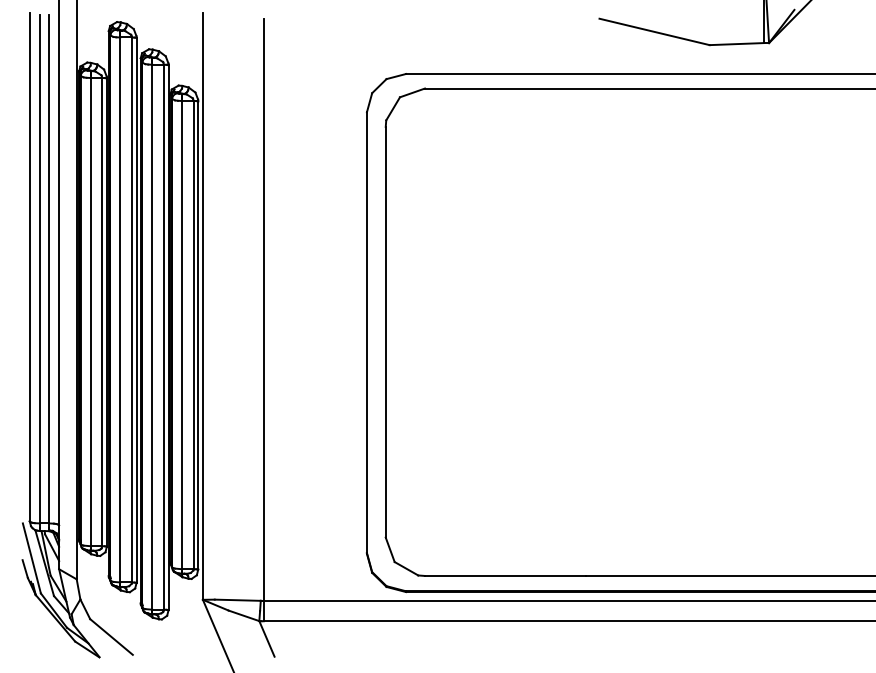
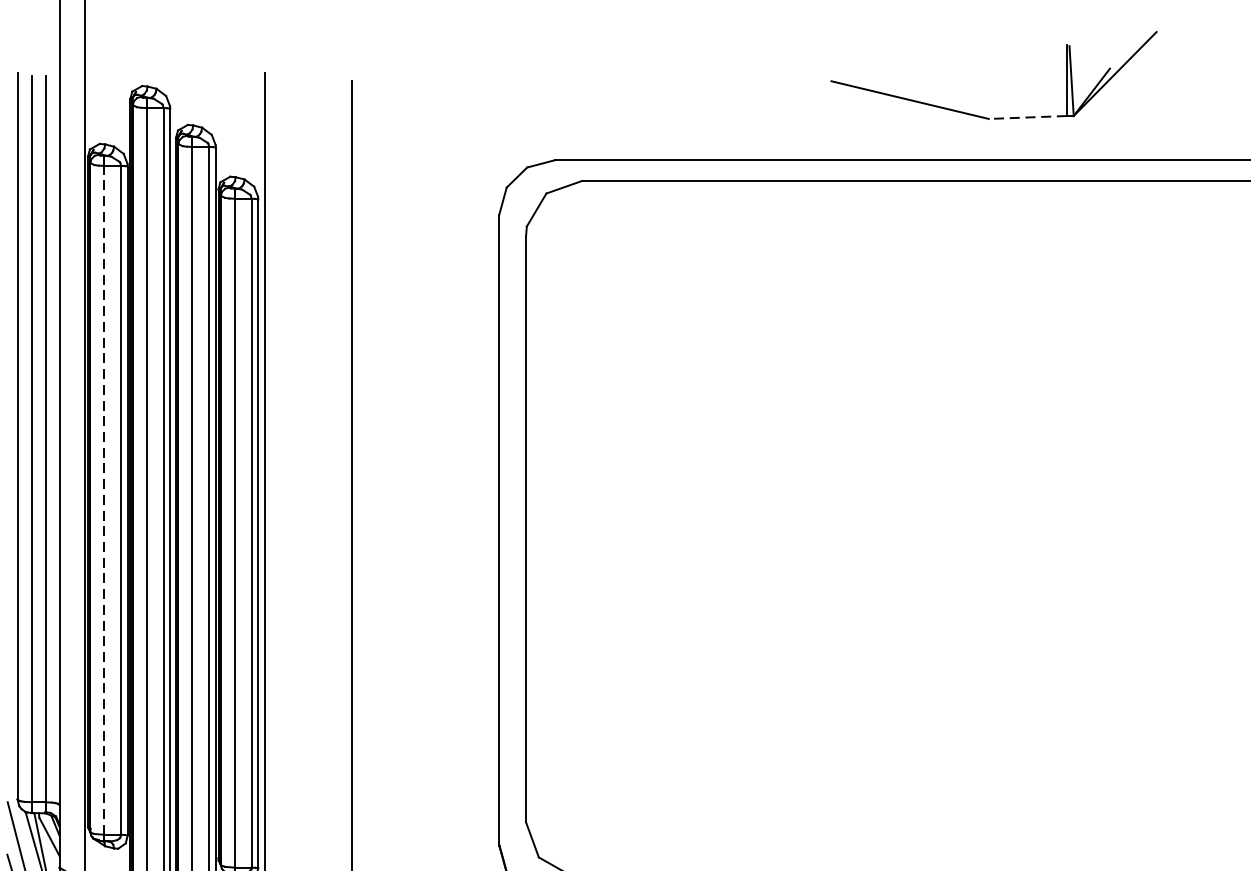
line: (736, 44) -> (1027, 118), solid -> dashed
line: (90, 311) -> (104, 499), solid -> dashed

